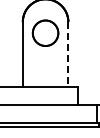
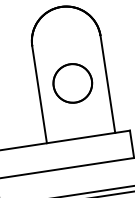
part: (45, 32) -> (72, 82), moved
line: (68, 54) -> (108, 84), dashed -> solid

